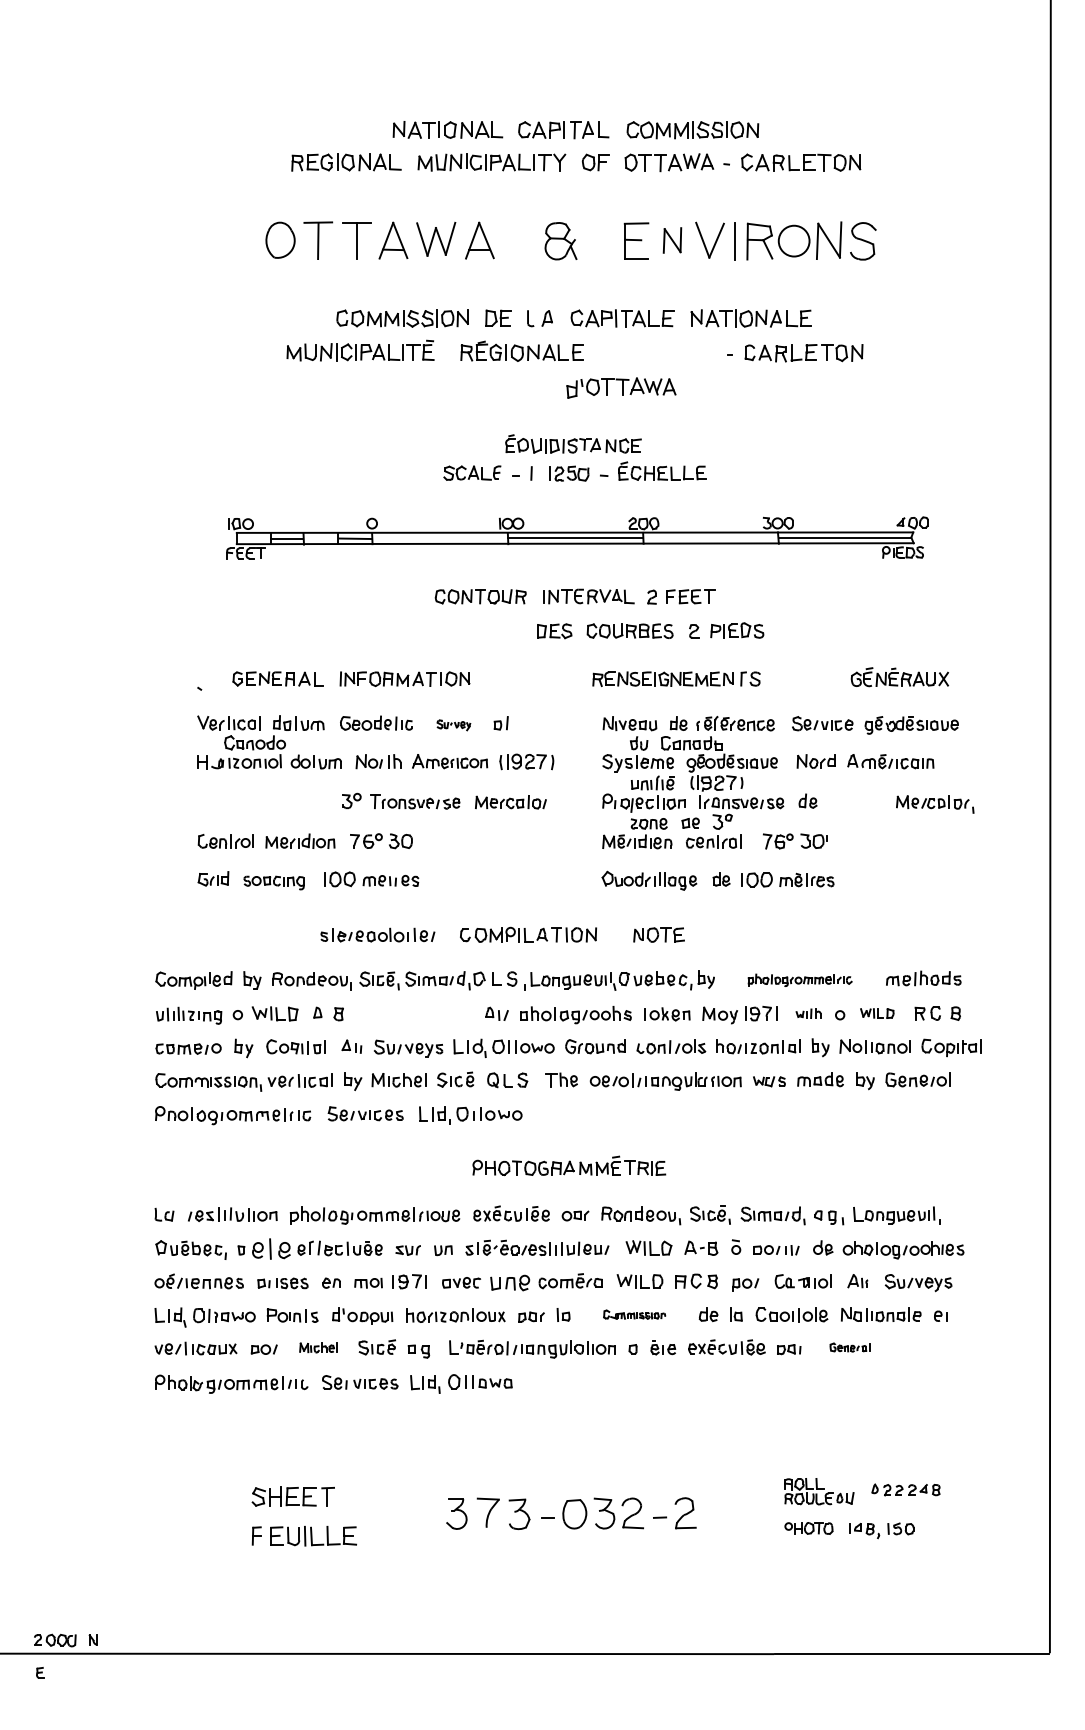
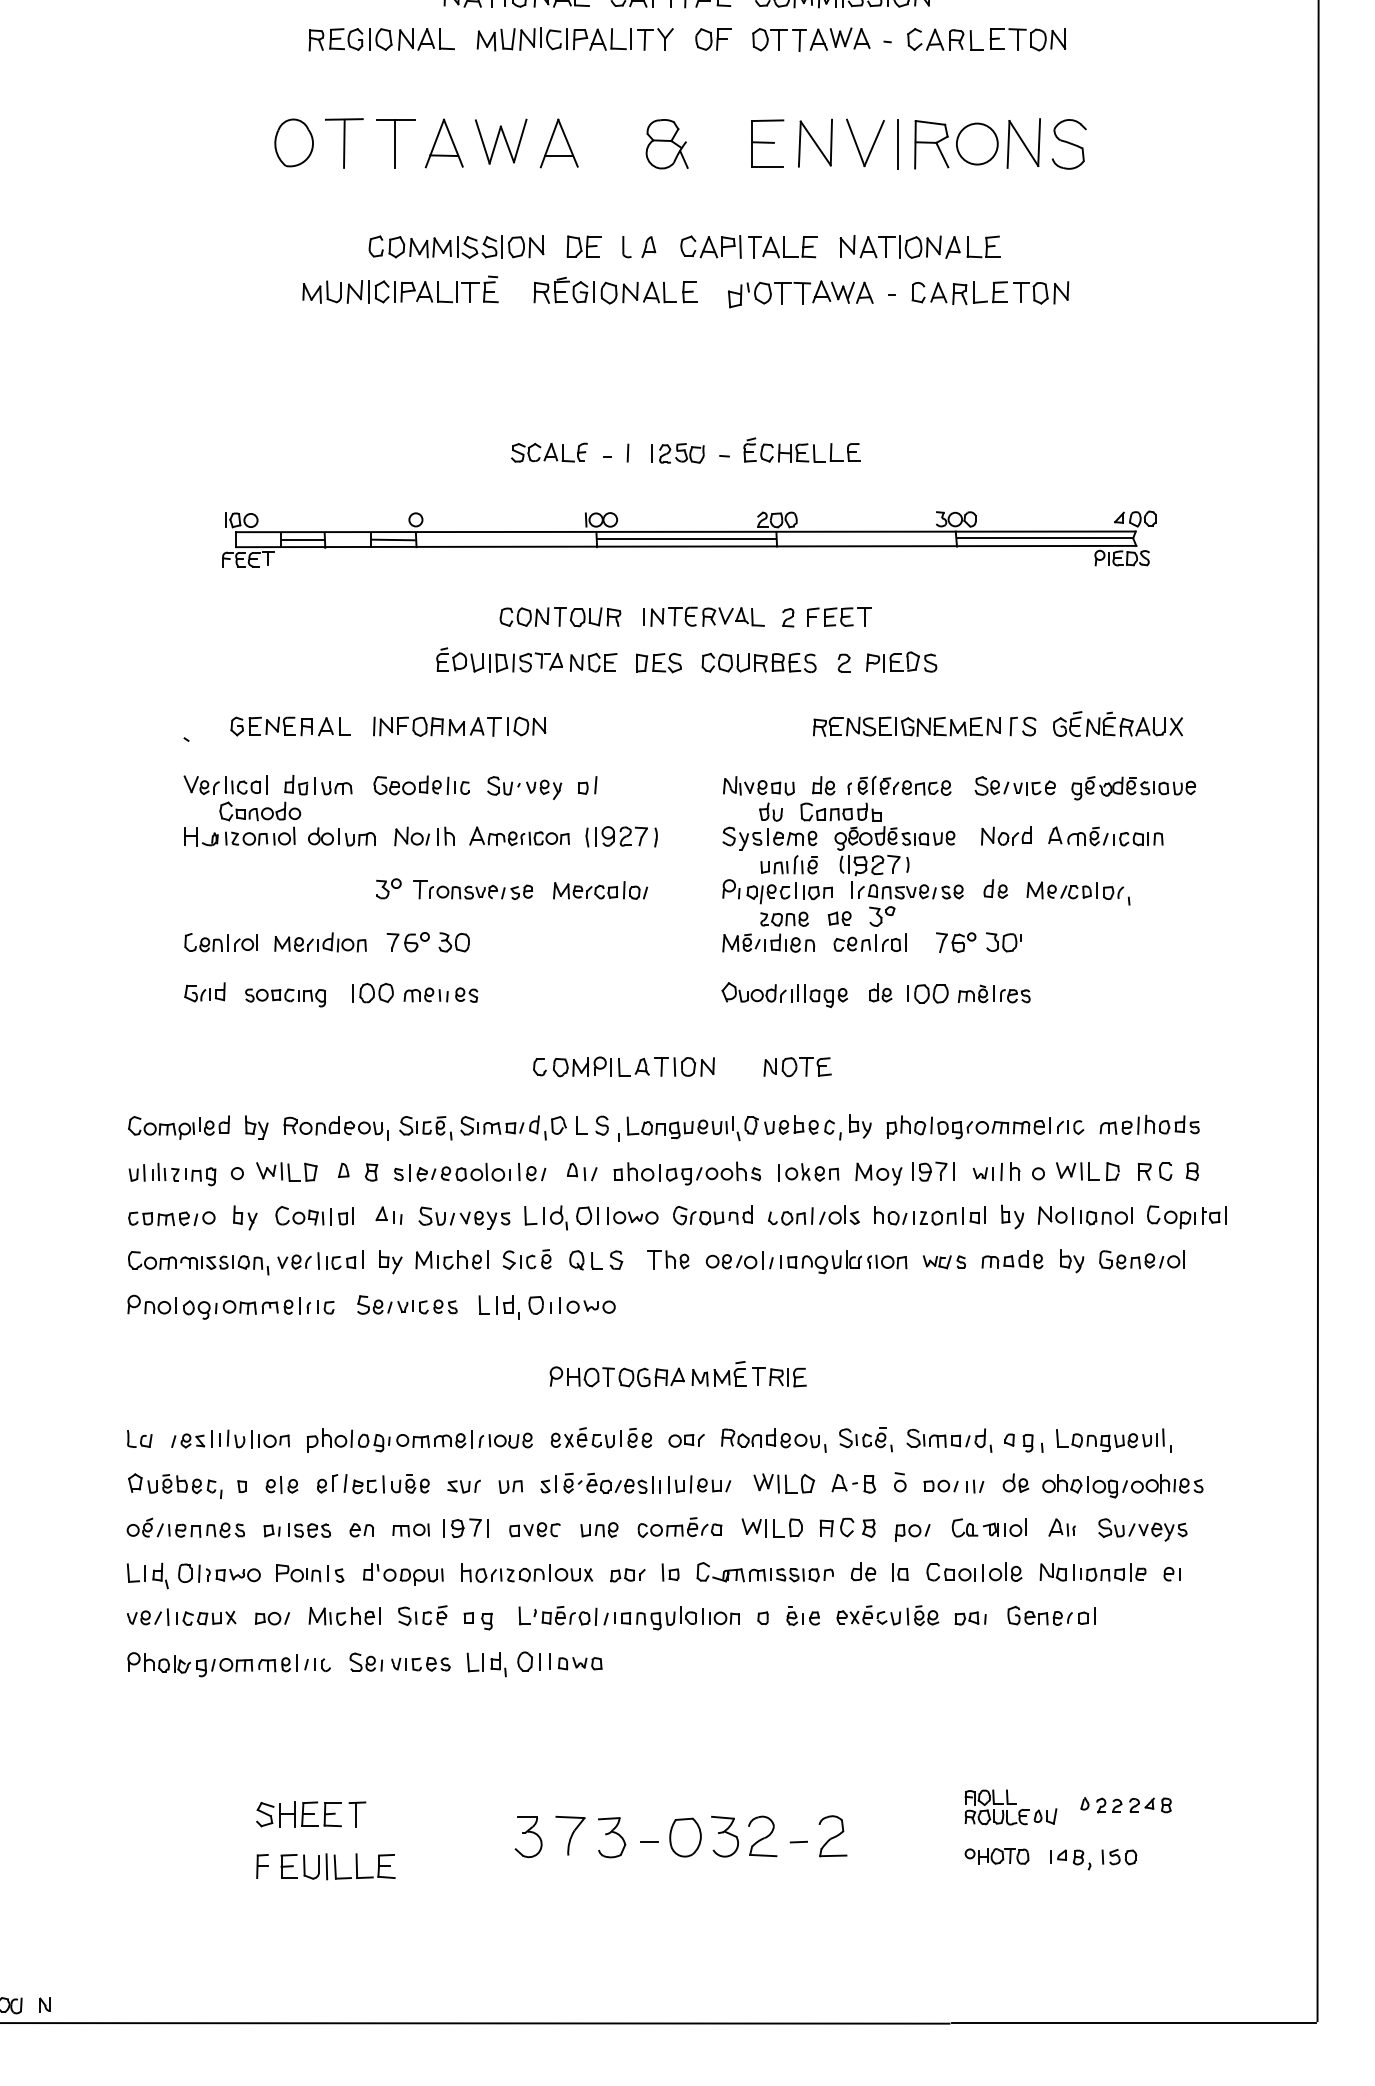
part: (672, 240) -> (815, 143), size x1.43
part: (621, 387) -> (800, 293), moved
part: (573, 443) -> (526, 659), moved
part: (676, 678) -> (924, 725), moved
part: (453, 725) -> (524, 788), size x1.67
part: (935, 804) -> (1078, 893), moved
part: (377, 934) -> (469, 1171), moved
part: (799, 980) -> (984, 1127), size x1.43
part: (808, 1013) -> (996, 1171), size x1.43
part: (877, 1013) -> (1088, 1171), size x1.43
part: (271, 1249) -> (282, 1485), size x0.62
part: (509, 1282) -> (598, 1529), size x0.71
part: (634, 1314) -> (764, 1571), size x1.67
part: (318, 1347) -> (344, 1615), size x1.43
part: (849, 1347) -> (1050, 1615), size x1.67

